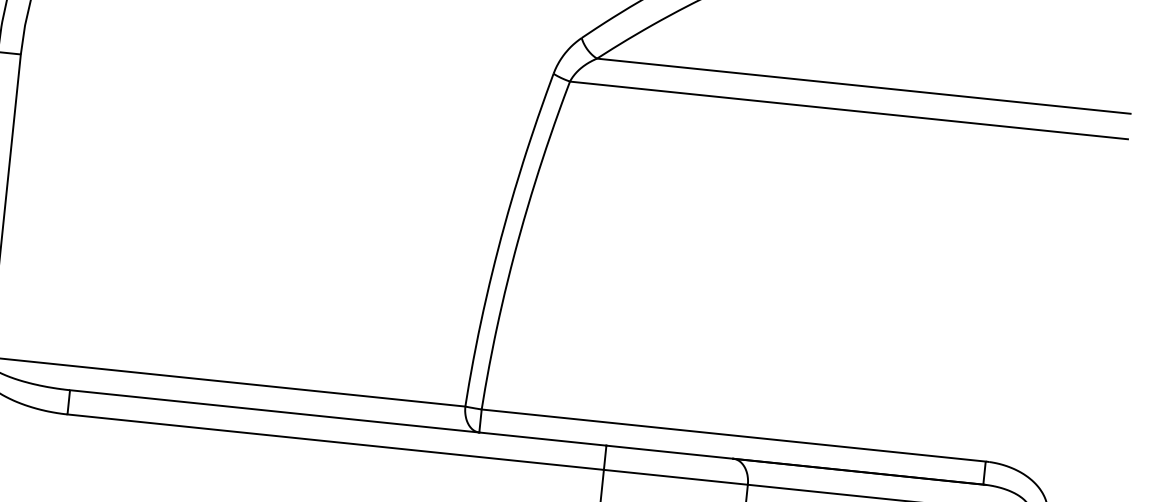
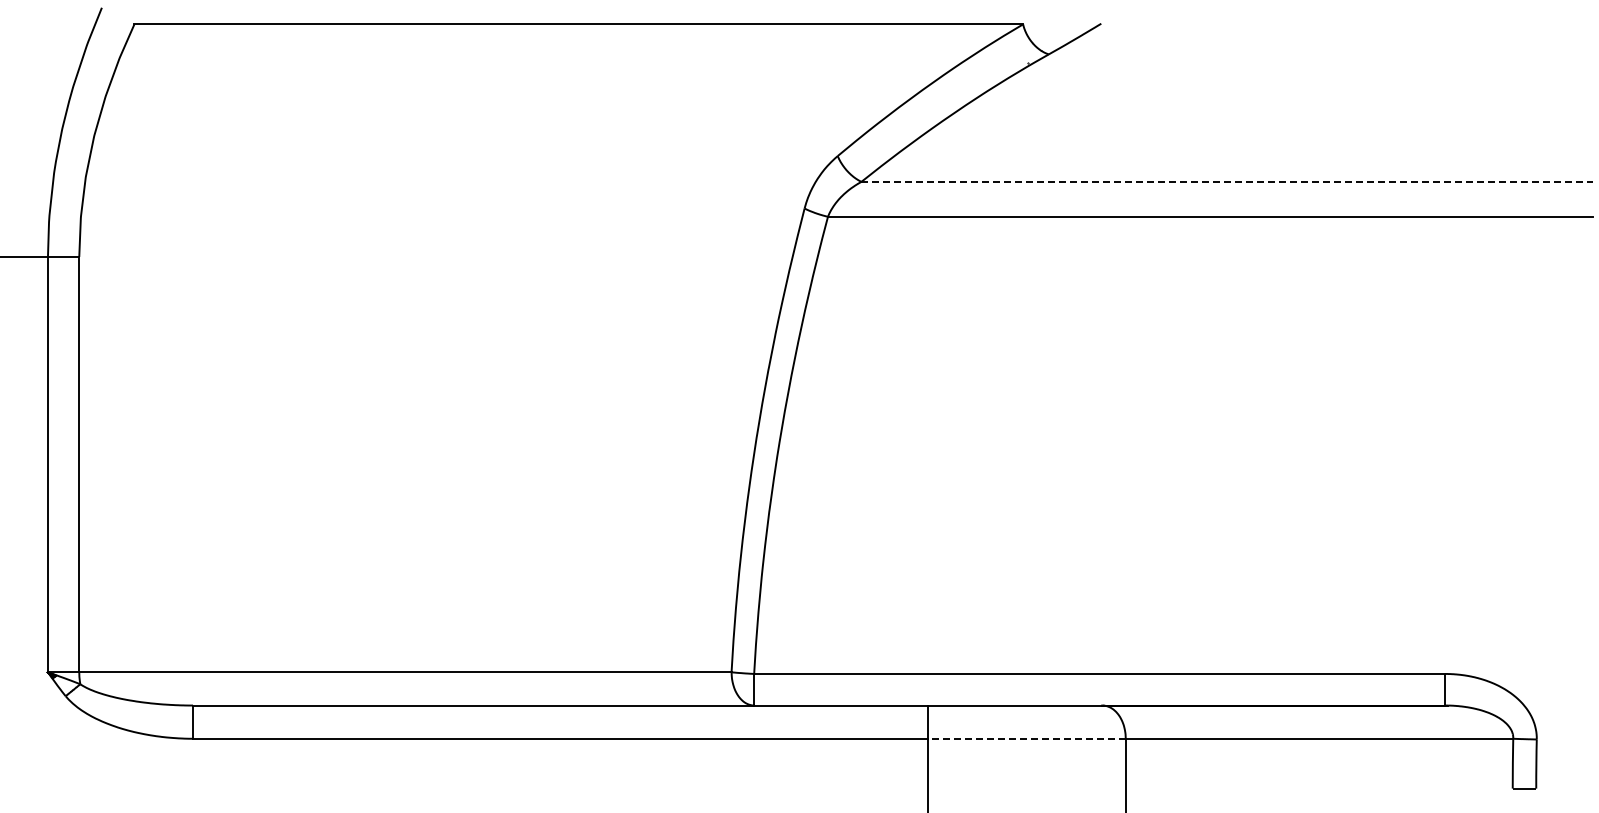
line: (864, 85) -> (1227, 181), solid -> dashed
line: (676, 477) -> (1027, 738), solid -> dashed

